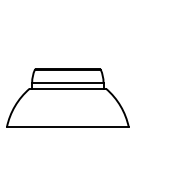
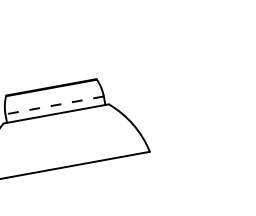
line: (67, 82) -> (54, 105), solid -> dashed

